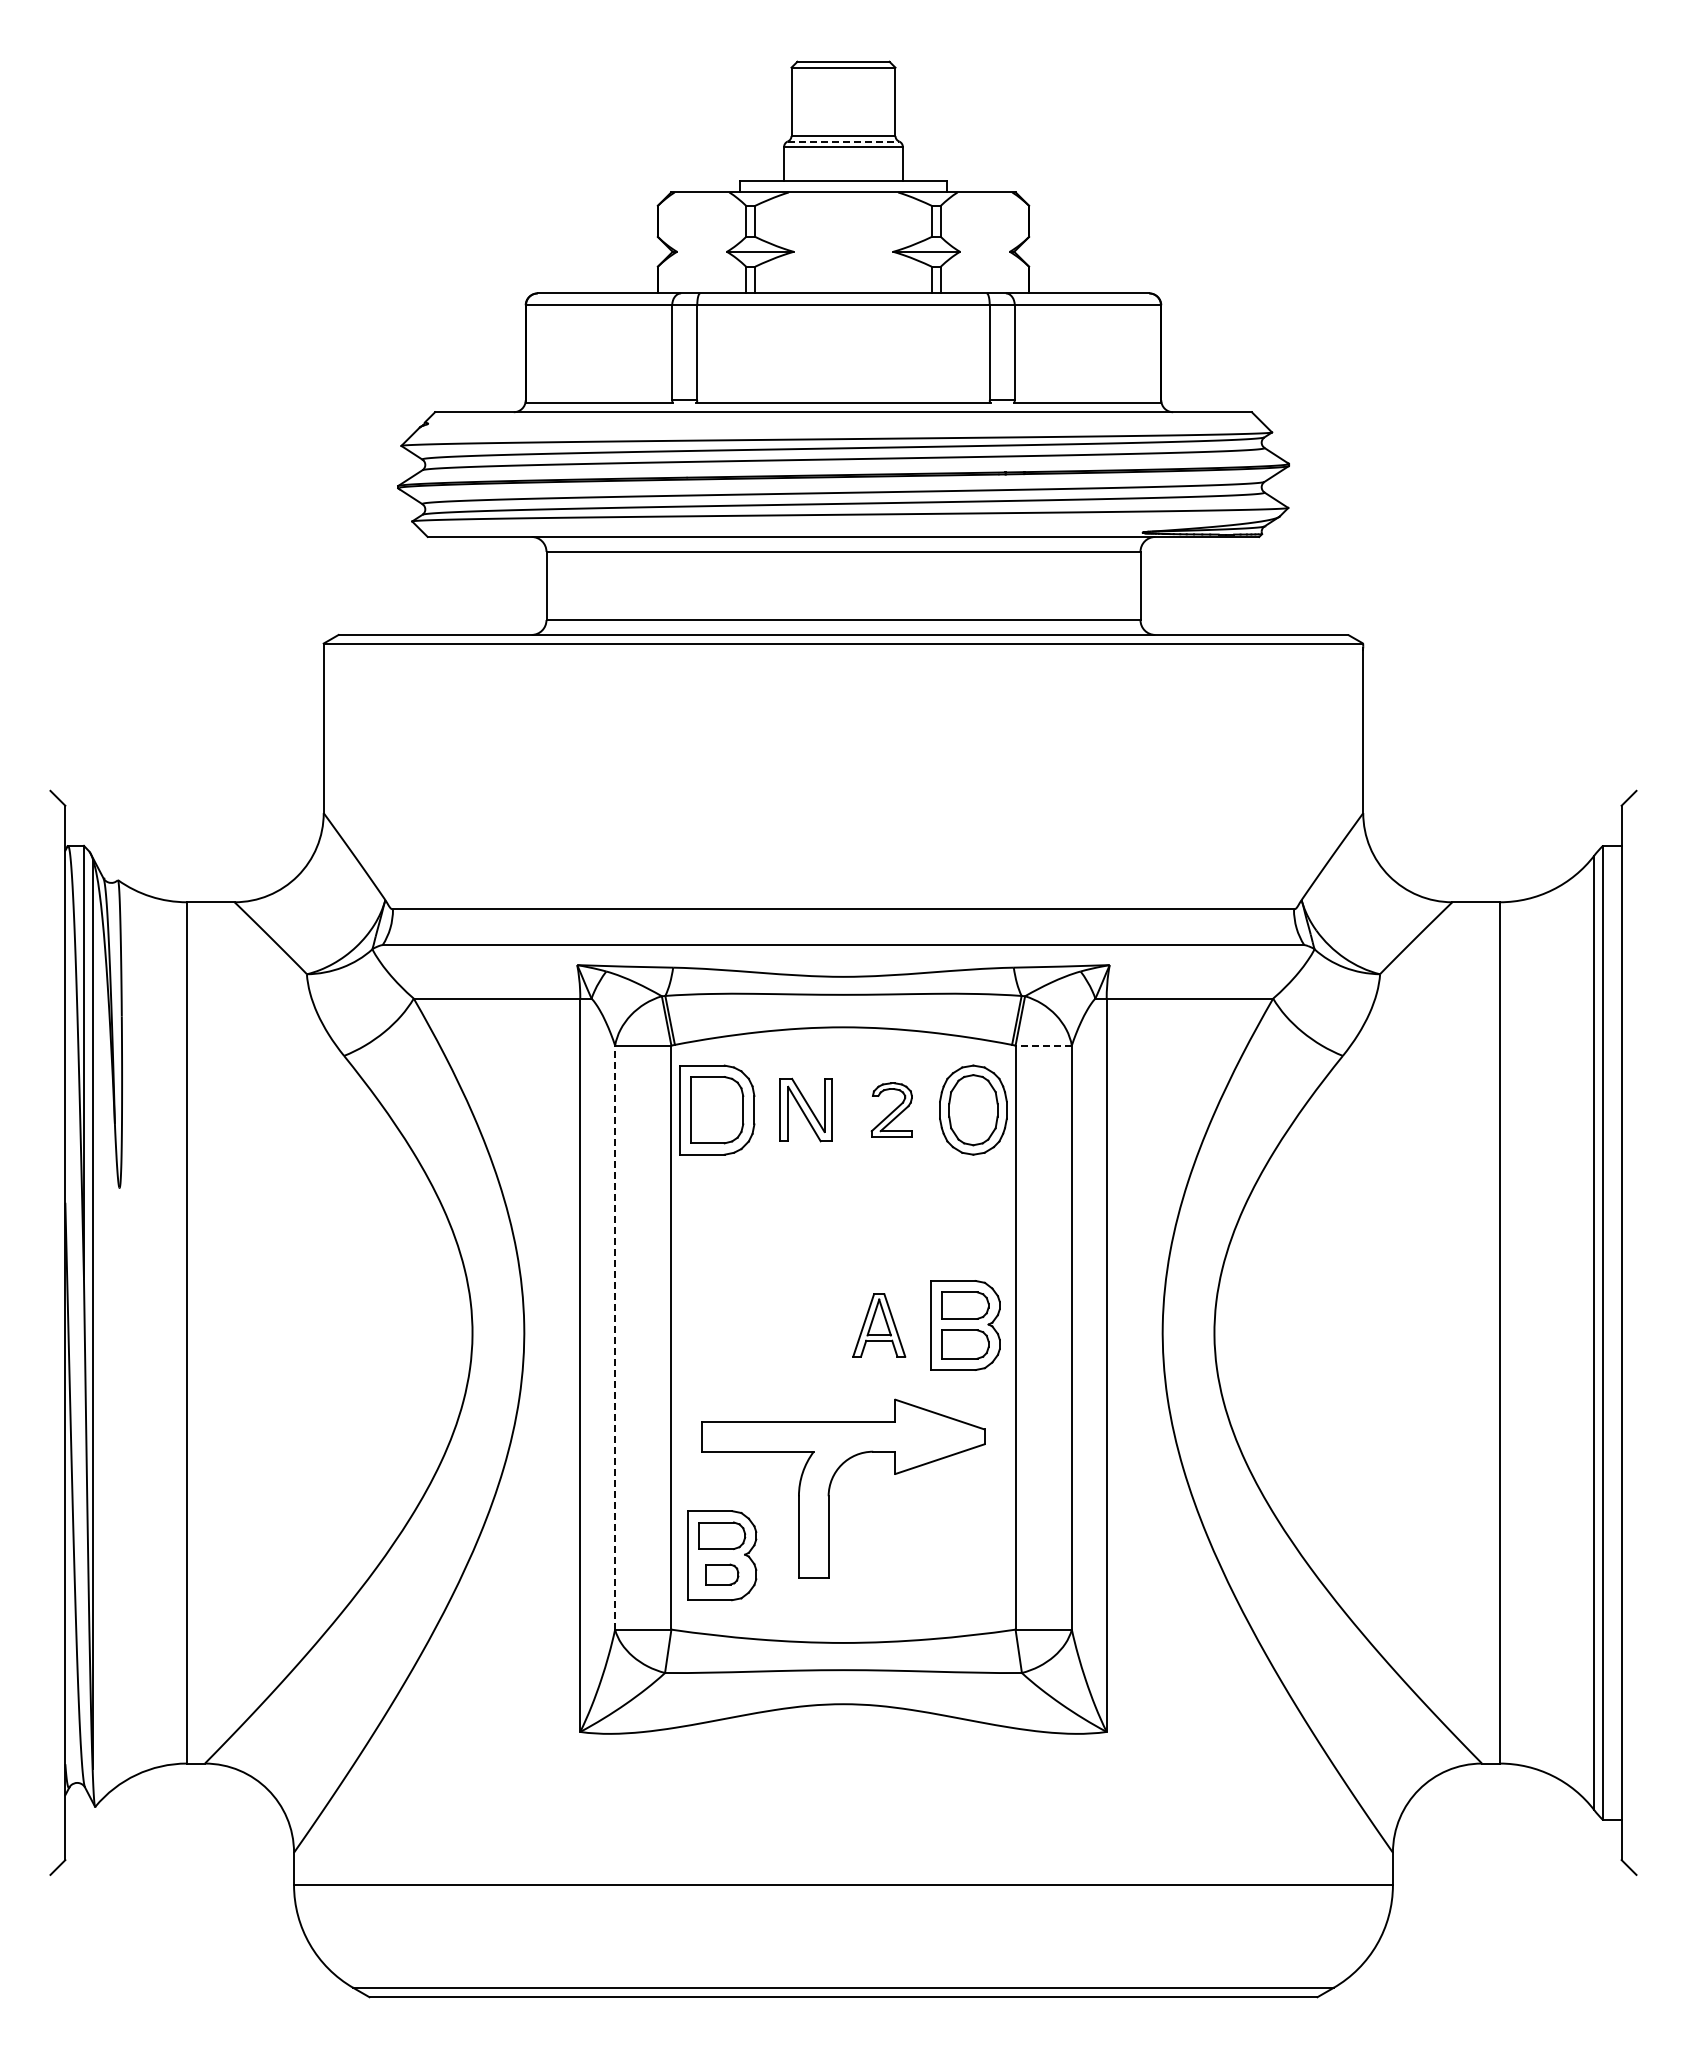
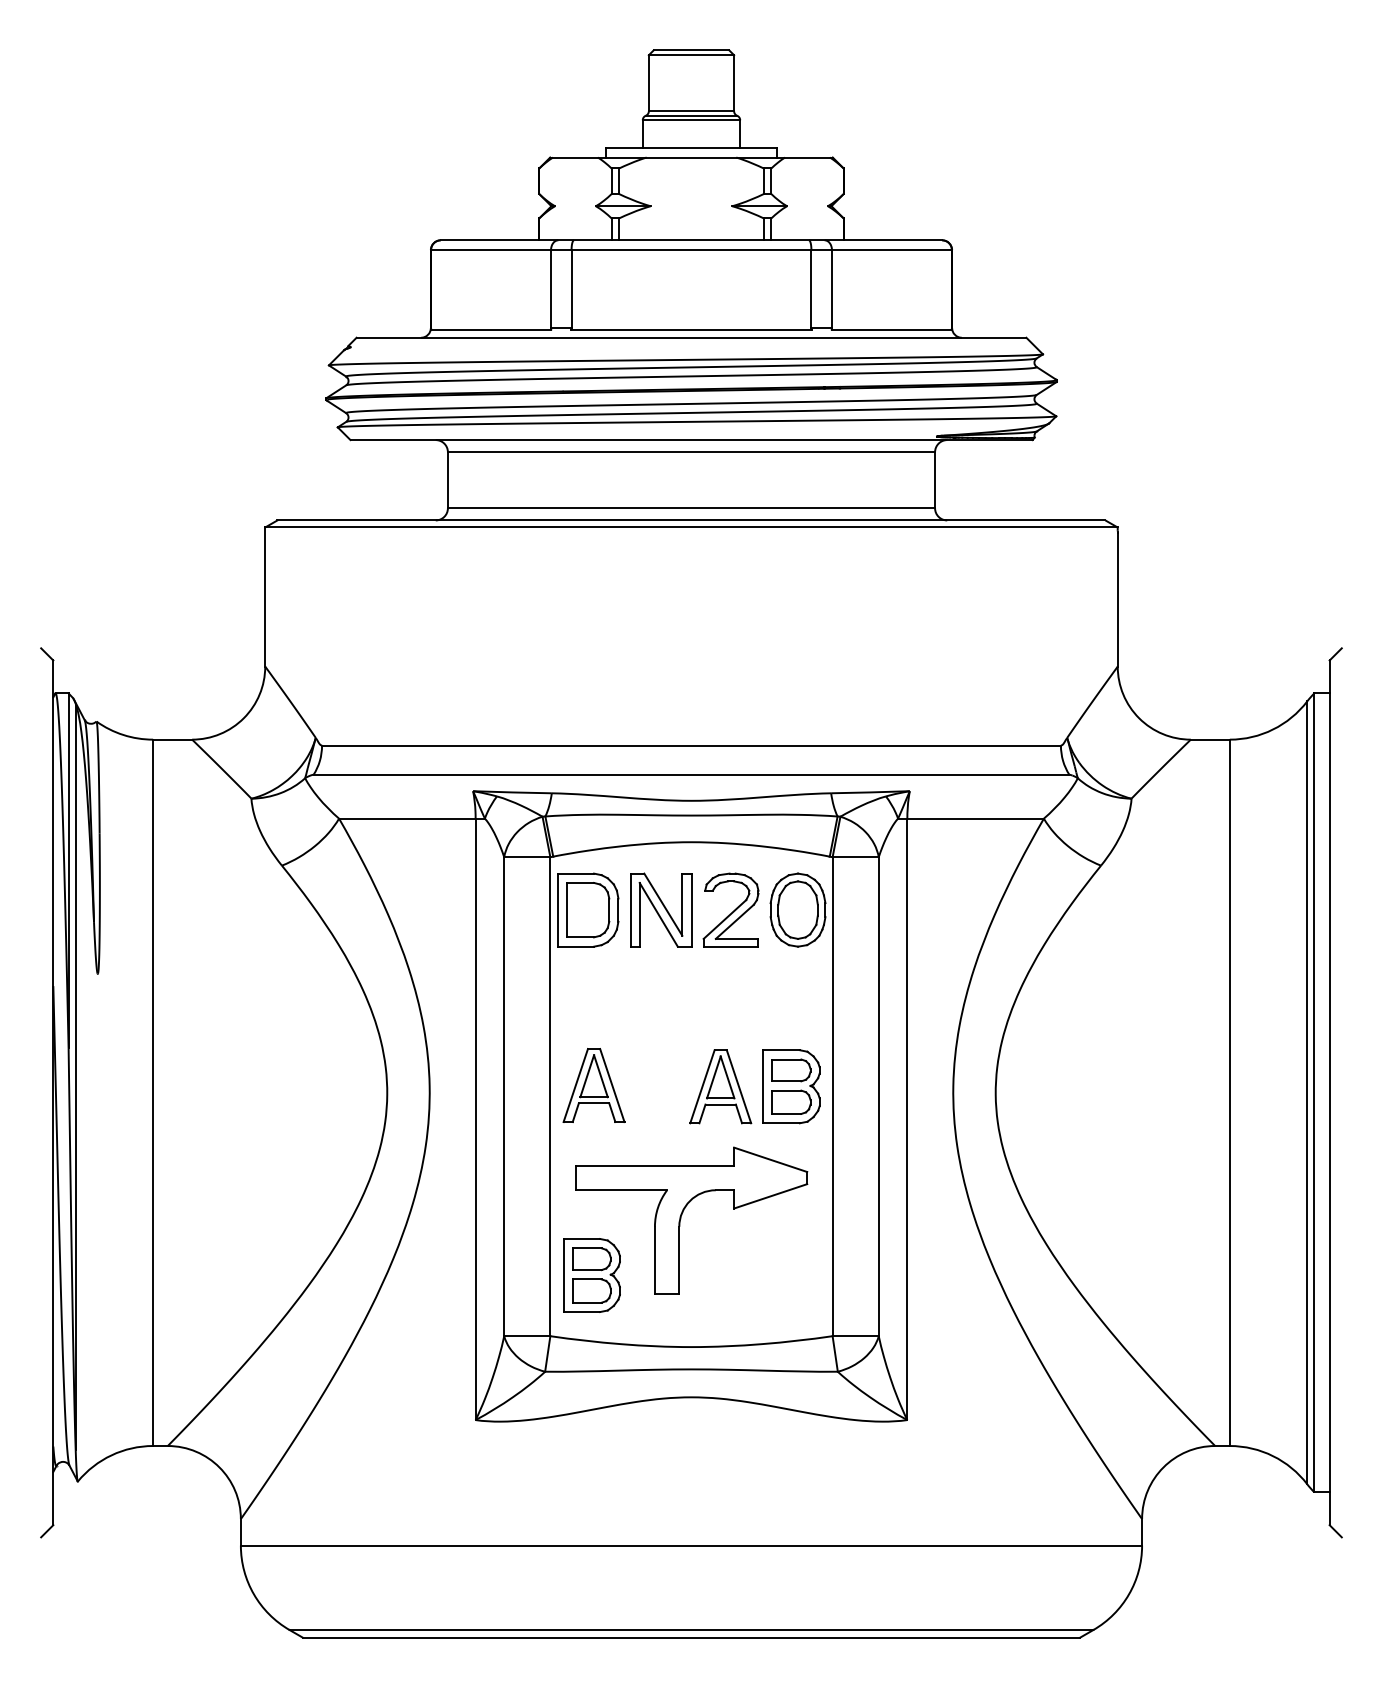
line: (843, 141) -> (691, 115), dashed -> solid
line: (1043, 1045) -> (855, 857), dashed -> solid
part: (806, 1109) -> (661, 909), size x1.43
part: (891, 1109) -> (730, 909), size x1.67
part: (724, 1323) -> (593, 1085), added
part: (879, 1325) -> (721, 1086), size x1.43
line: (615, 1337) -> (504, 1096), dashed -> solid
part: (722, 1574) -> (592, 1290), size x1.43

